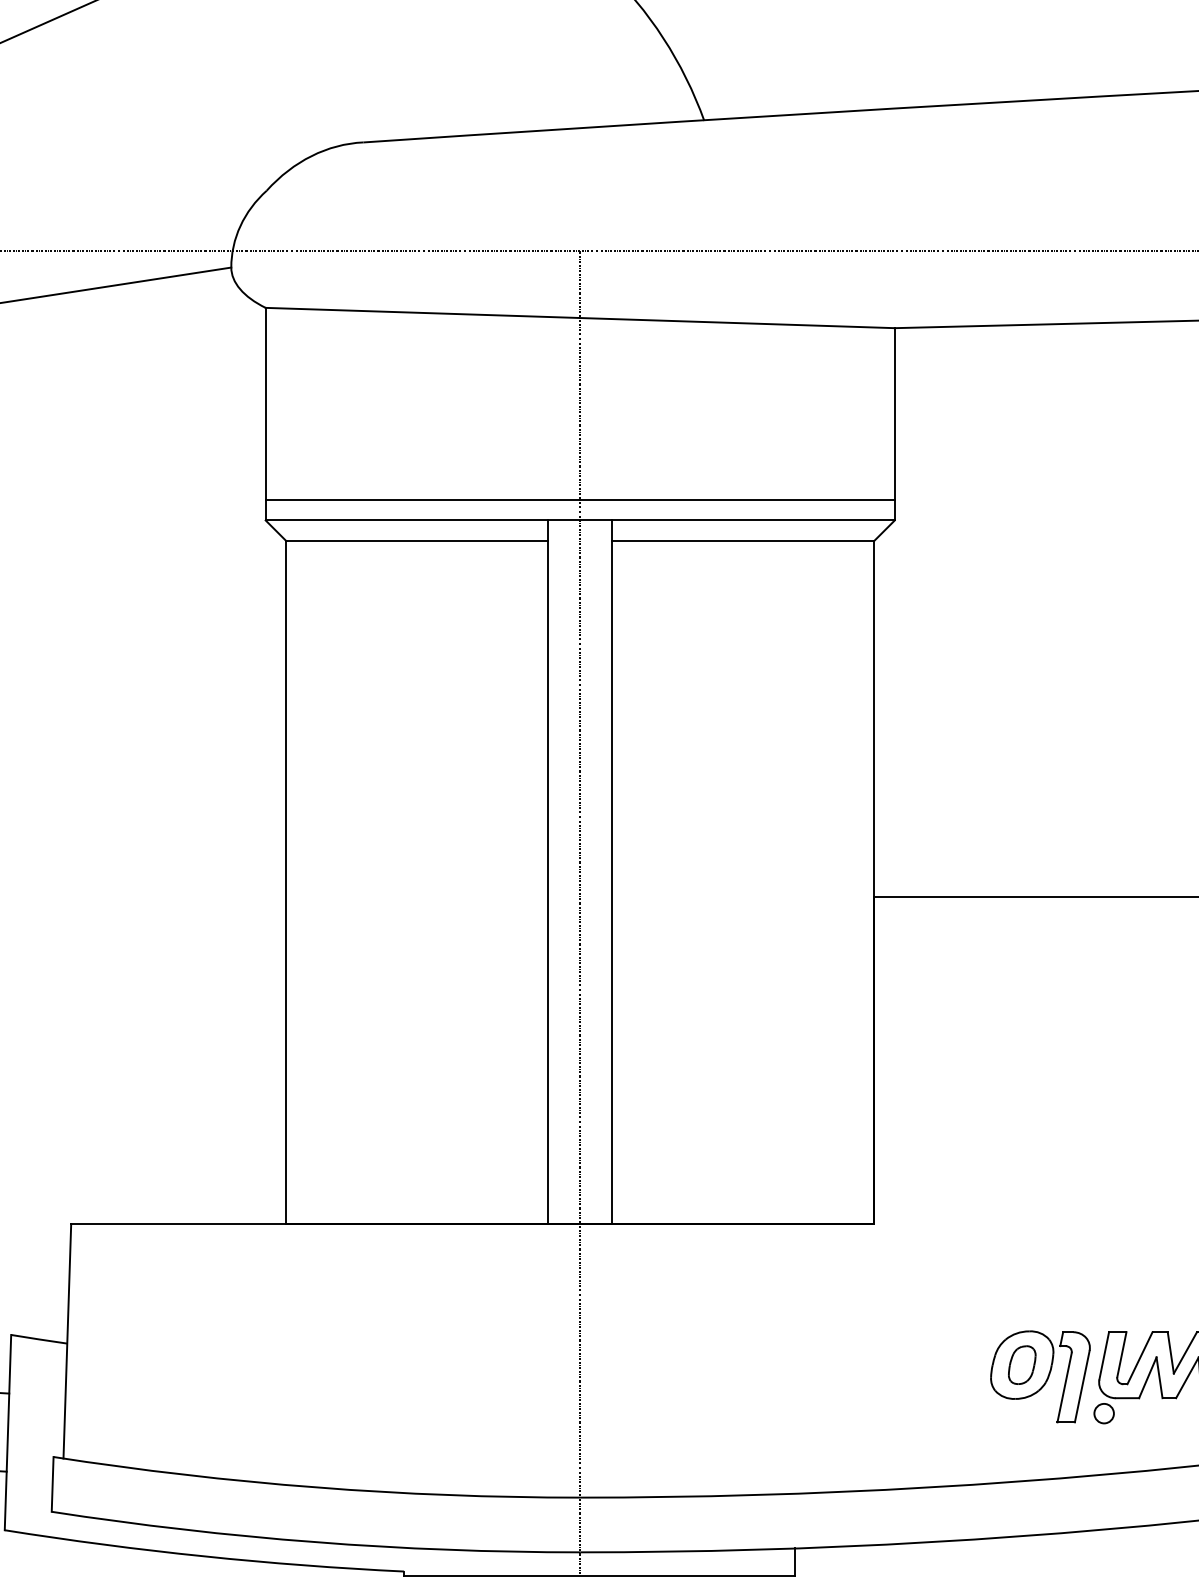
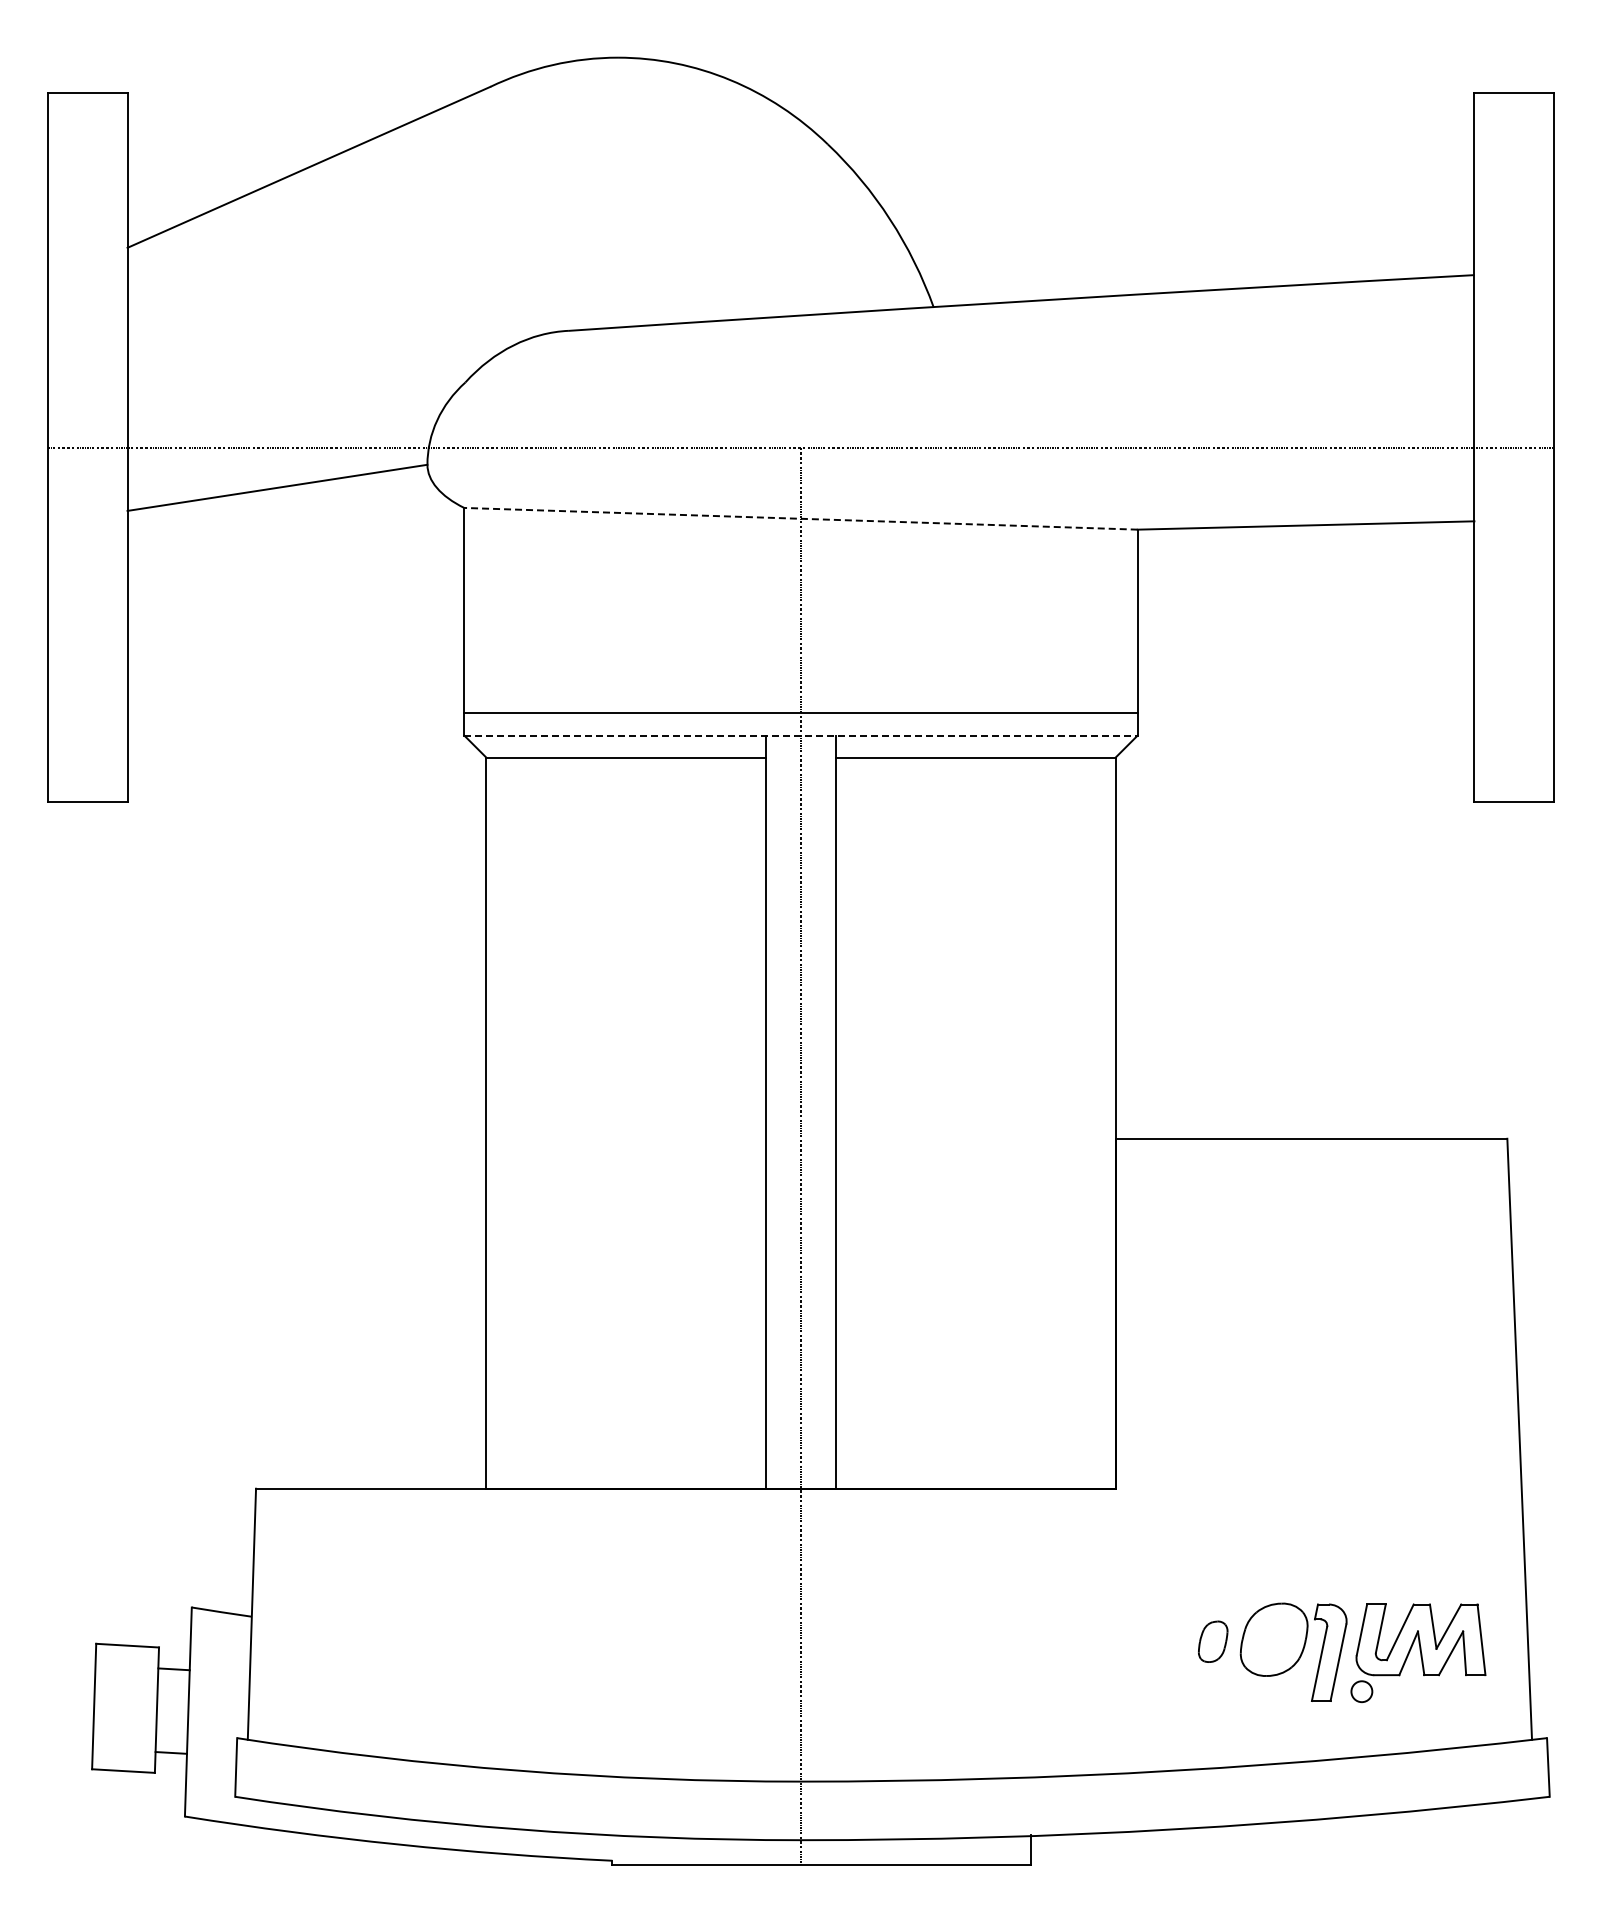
line: (580, 317) -> (801, 518), solid -> dashed
line: (580, 520) -> (801, 735), solid -> dashed
part: (1022, 1364) -> (1213, 1641), moved

